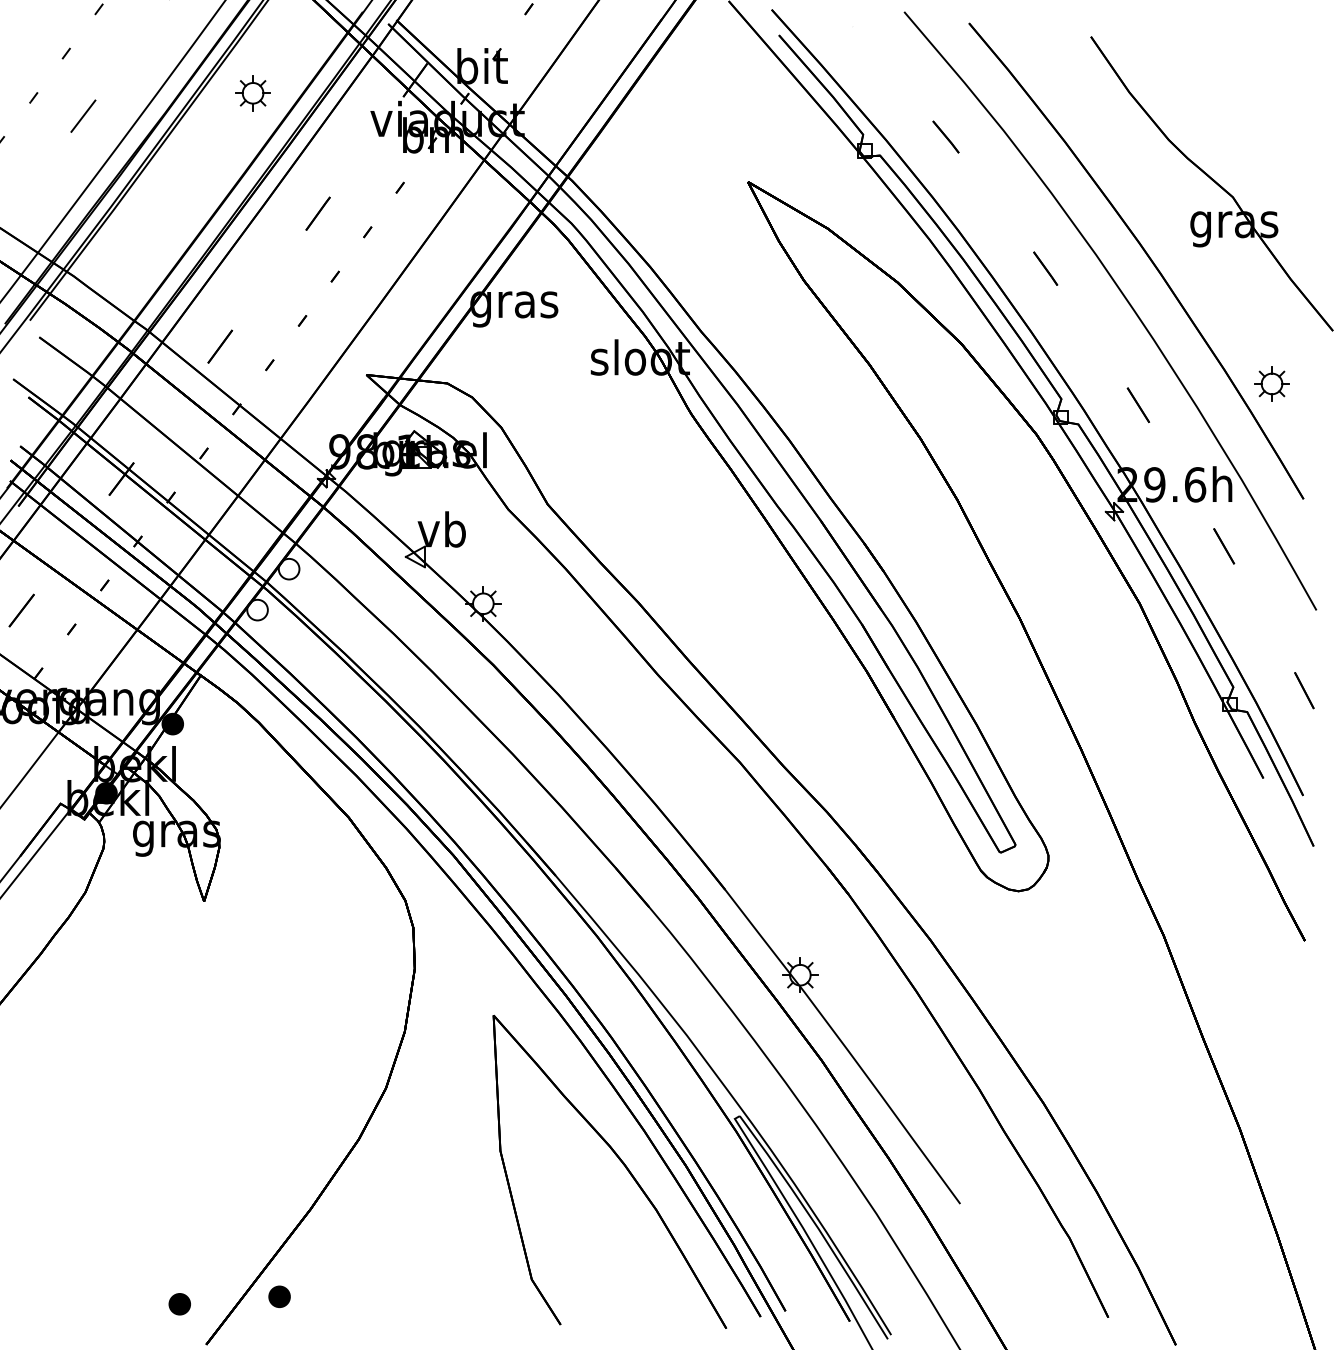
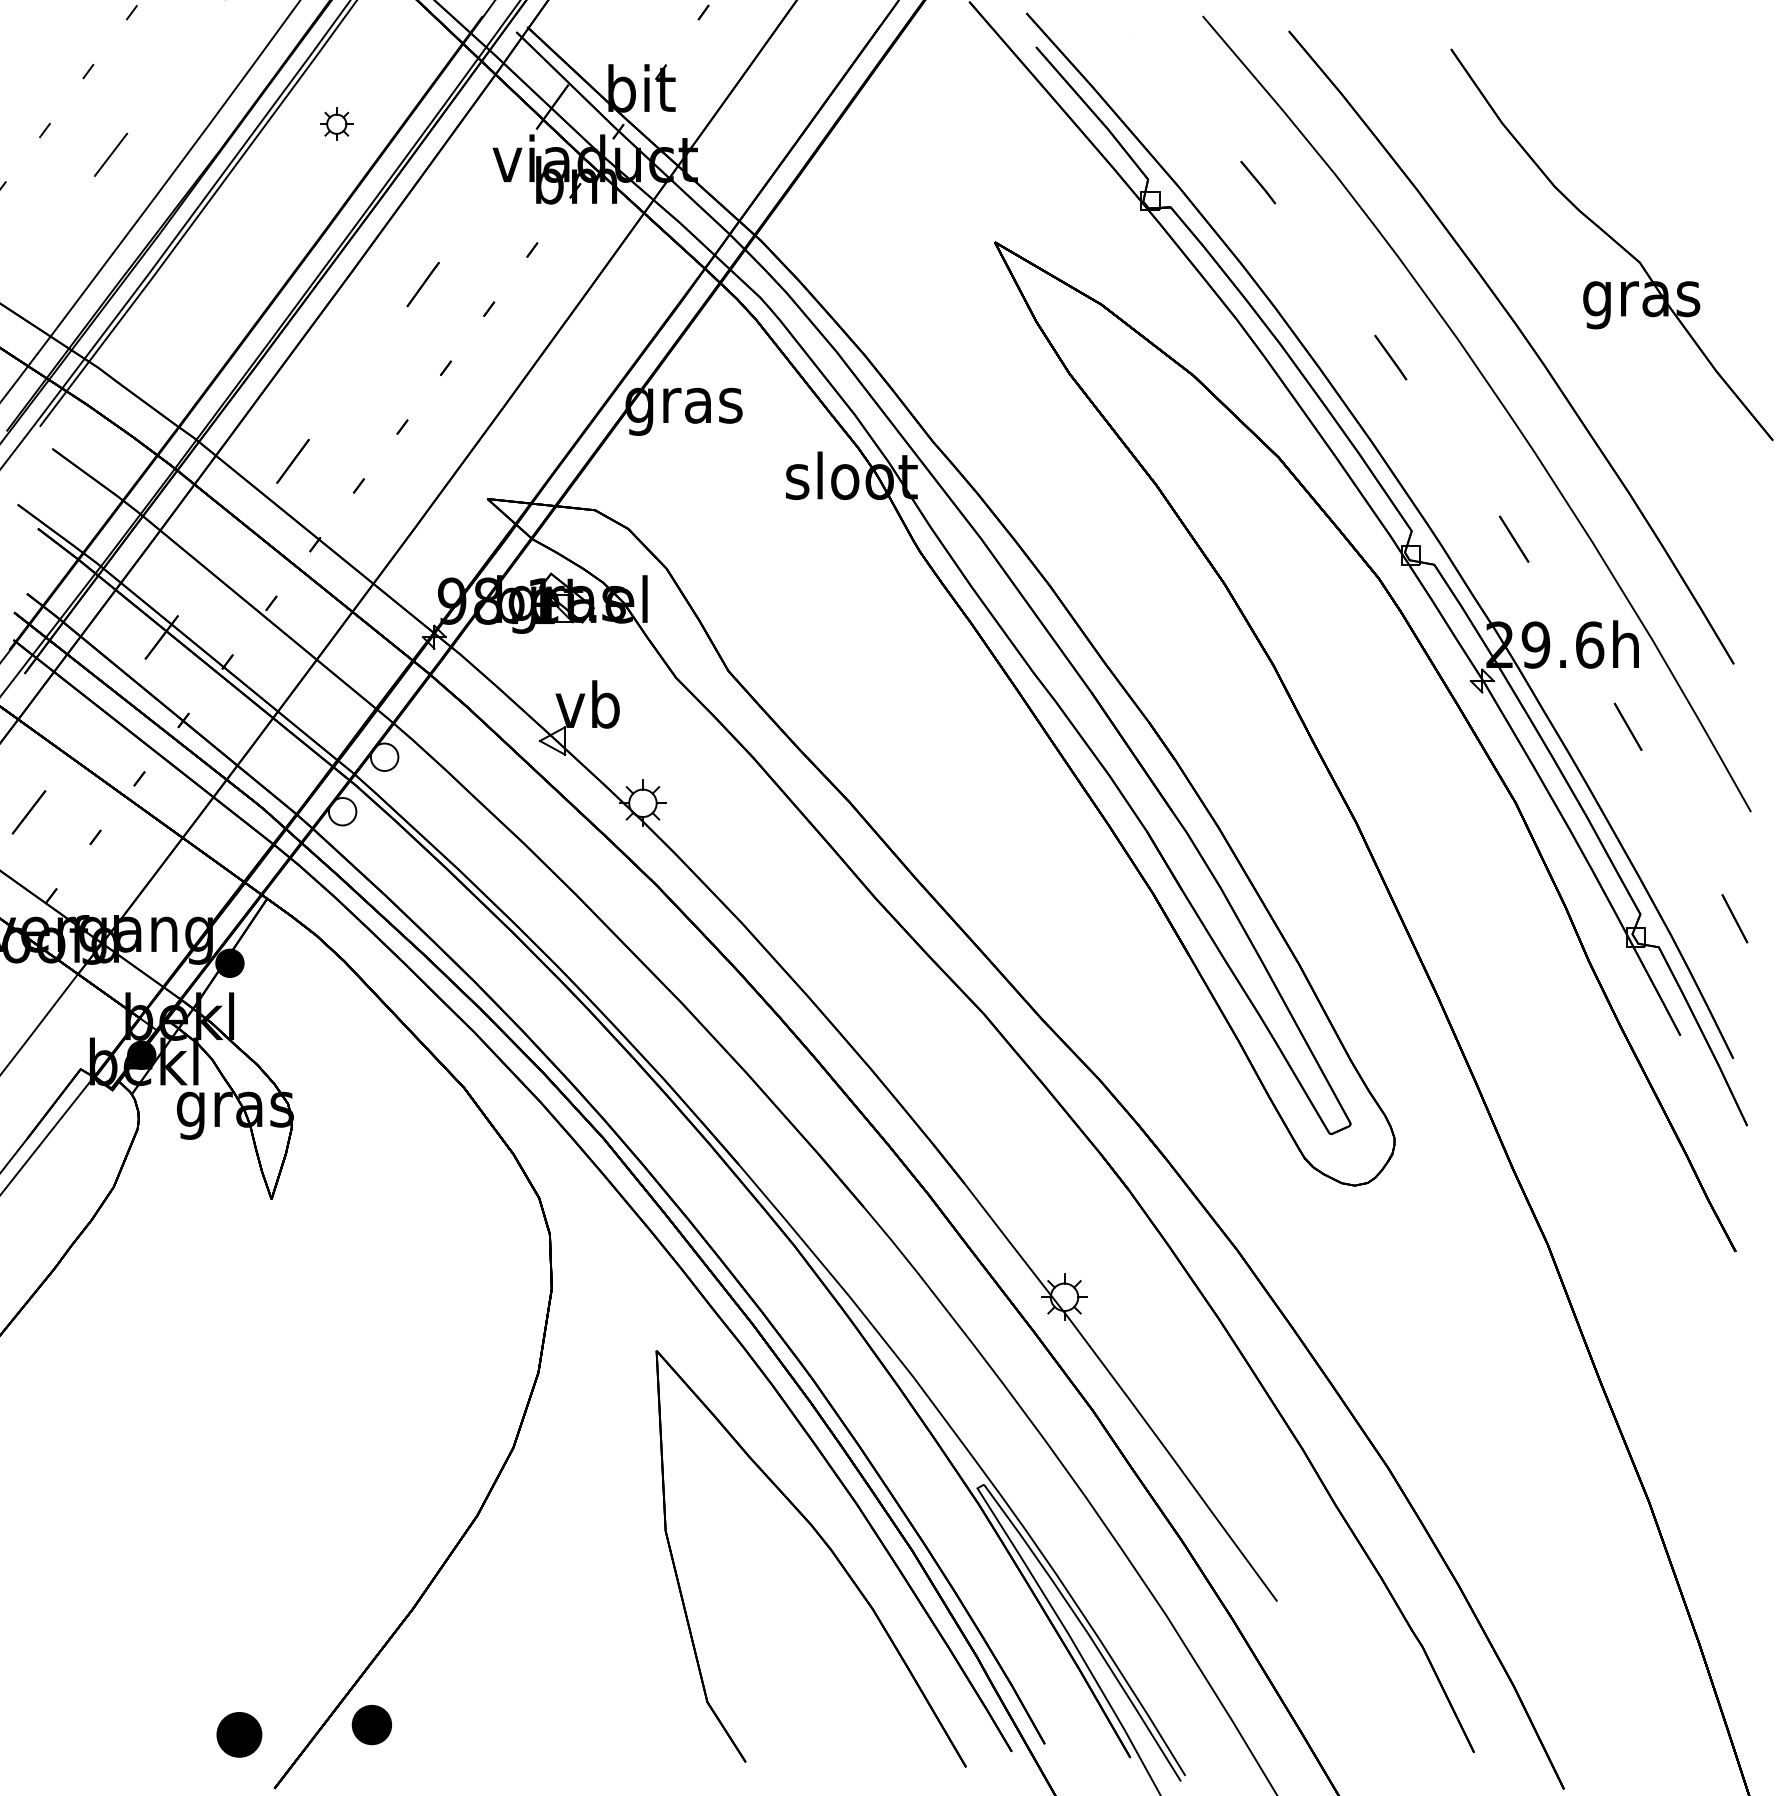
part: (252, 92) -> (336, 123), size x0.7
part: (1271, 383) -> (1691, 510), removed
part: (279, 1296) -> (371, 1724), size x1.4
part: (179, 1303) -> (238, 1734), size x1.6

